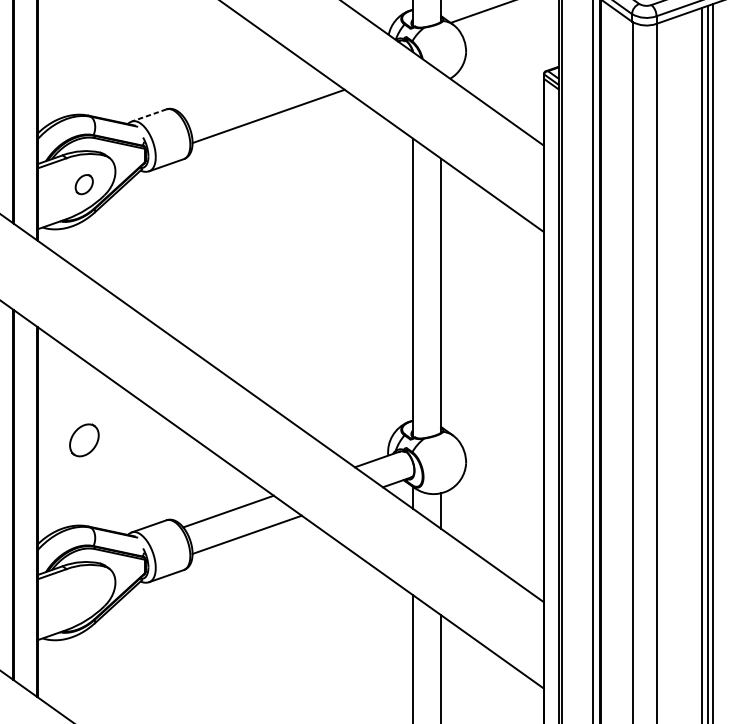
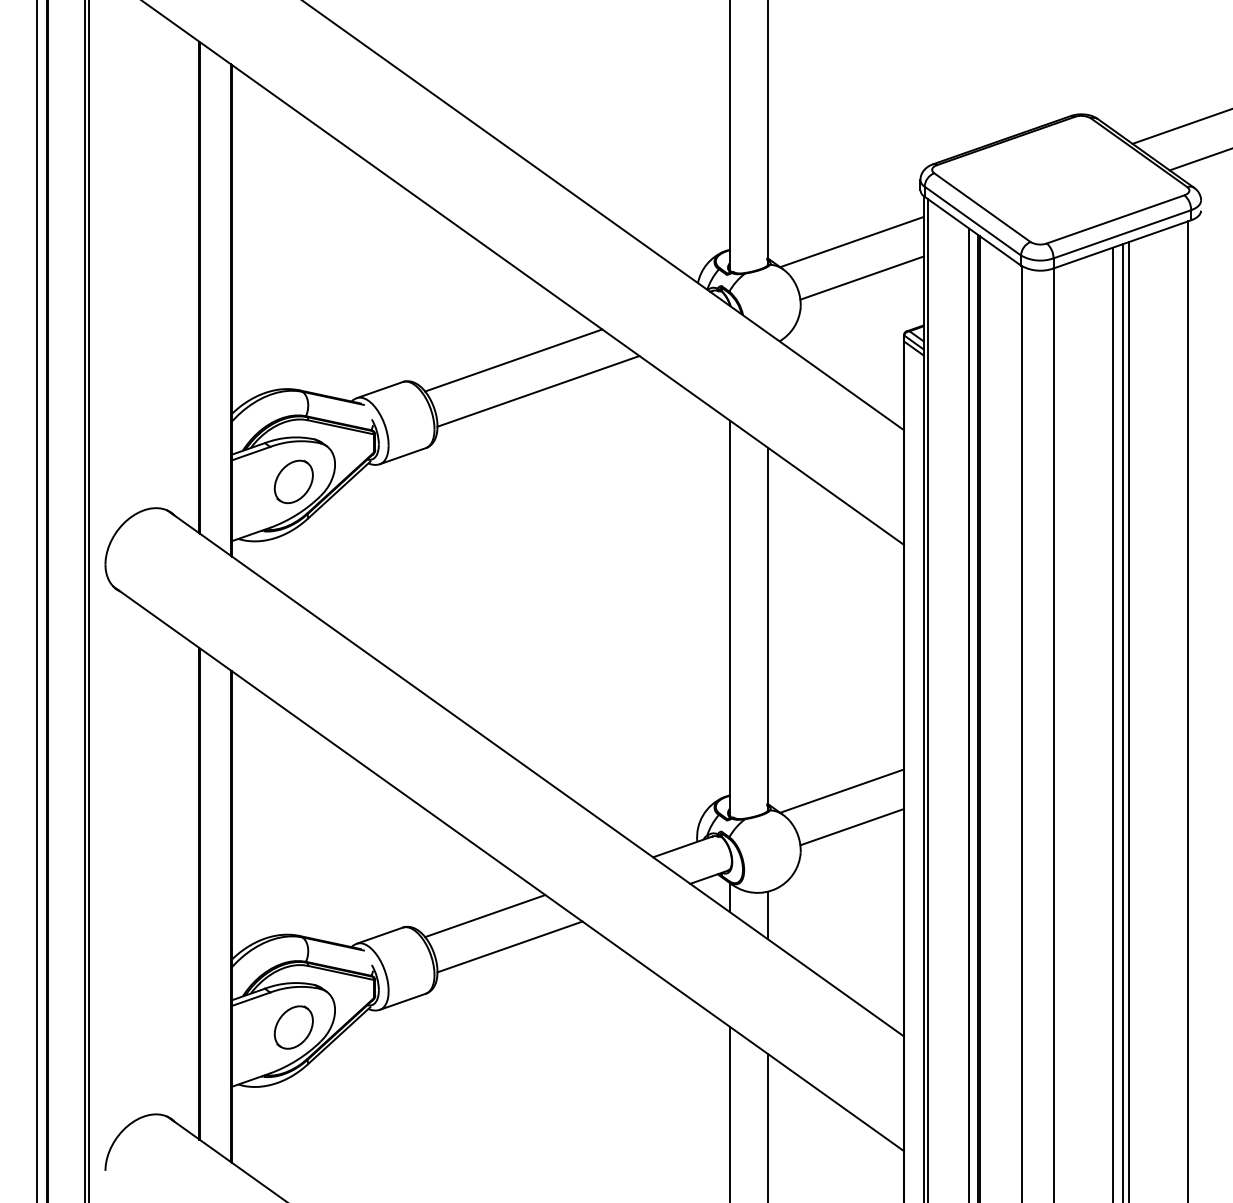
line: (511, 30) -> (861, 277), added
line: (249, 93) -> (513, 360), added
line: (148, 115) -> (379, 390), dashed -> solid
part: (84, 184) -> (293, 481), size x1.67
line: (496, 417) -> (841, 790), added
part: (84, 440) -> (293, 1027), moved
line: (504, 444) -> (851, 827), added

